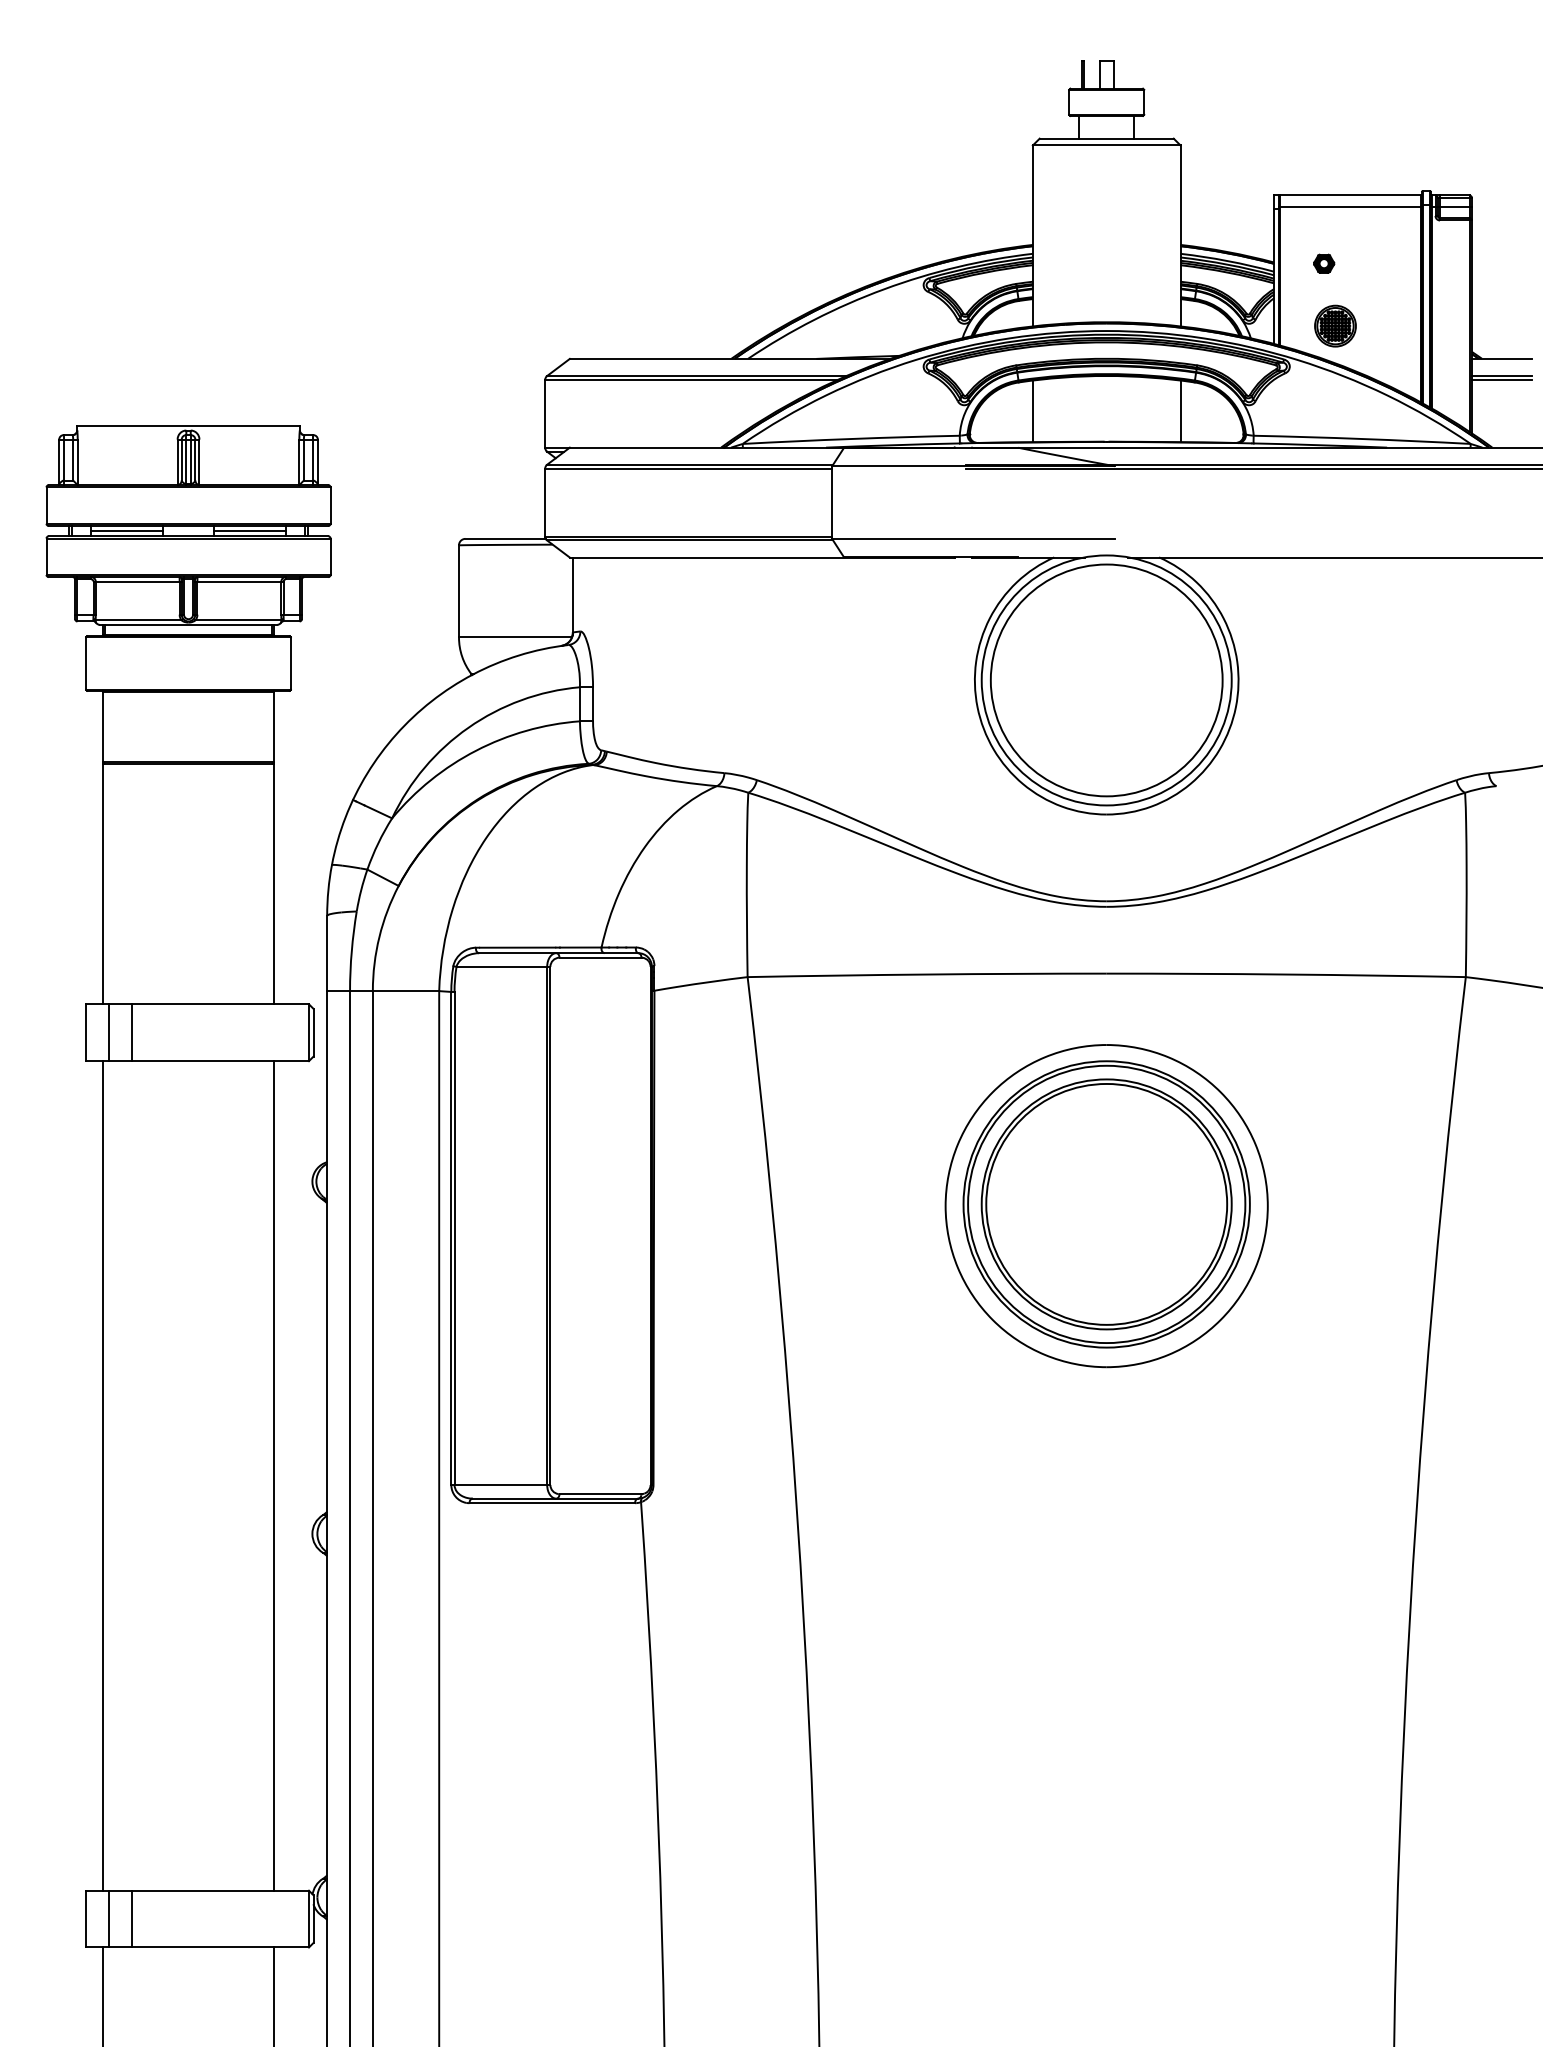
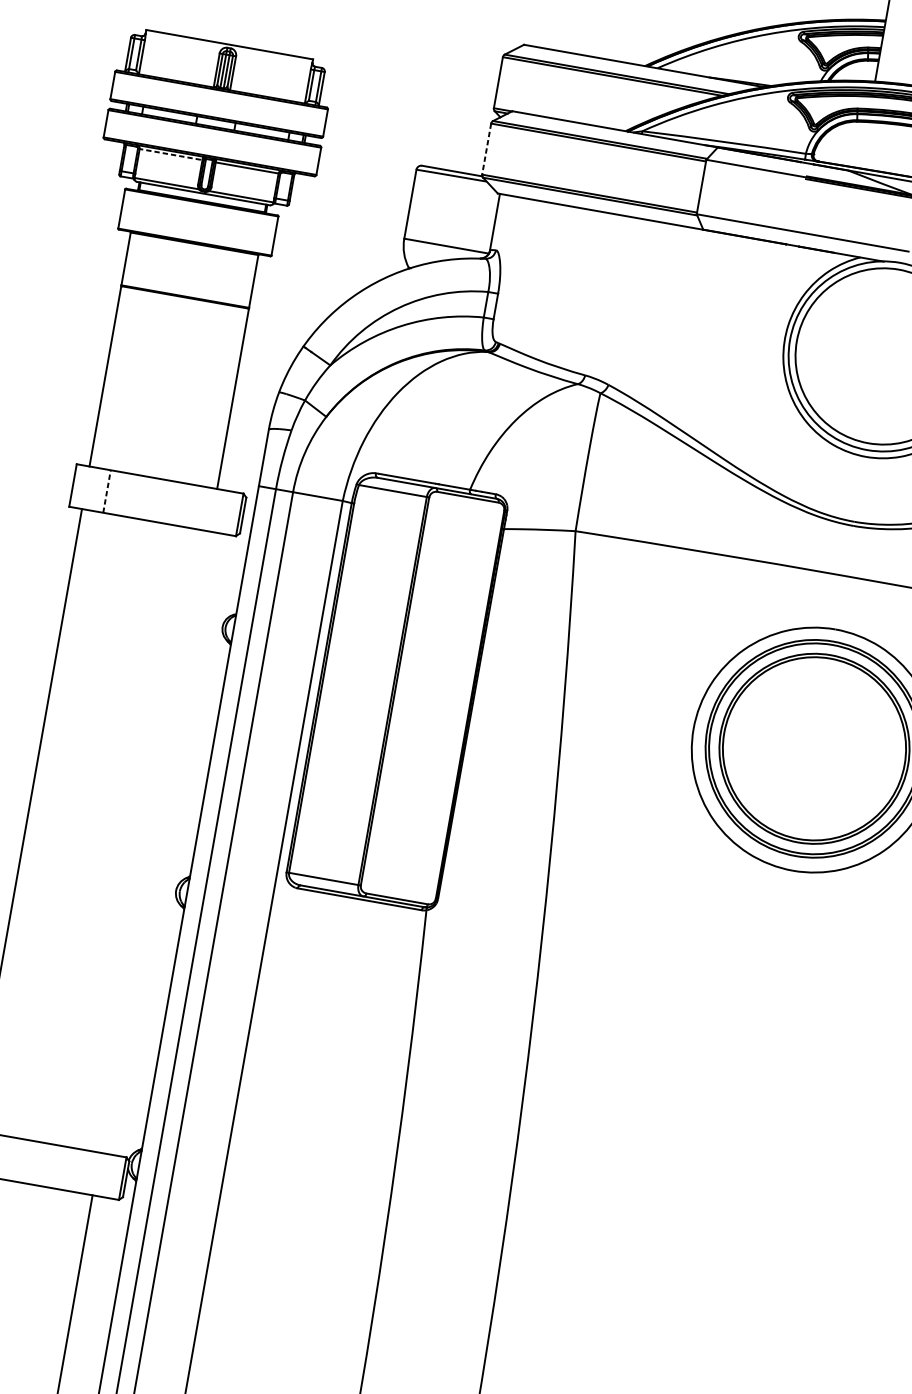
line: (1032, 411) -> (863, 145), removed
line: (545, 503) -> (486, 149), solid -> dashed
line: (126, 530) -> (169, 114), removed
line: (250, 530) -> (262, 131), removed
line: (138, 581) -> (171, 154), solid -> dashed
line: (109, 1032) -> (90, 488), removed
line: (131, 1032) -> (106, 491), solid -> dashed
line: (273, 1475) -> (154, 841), removed

